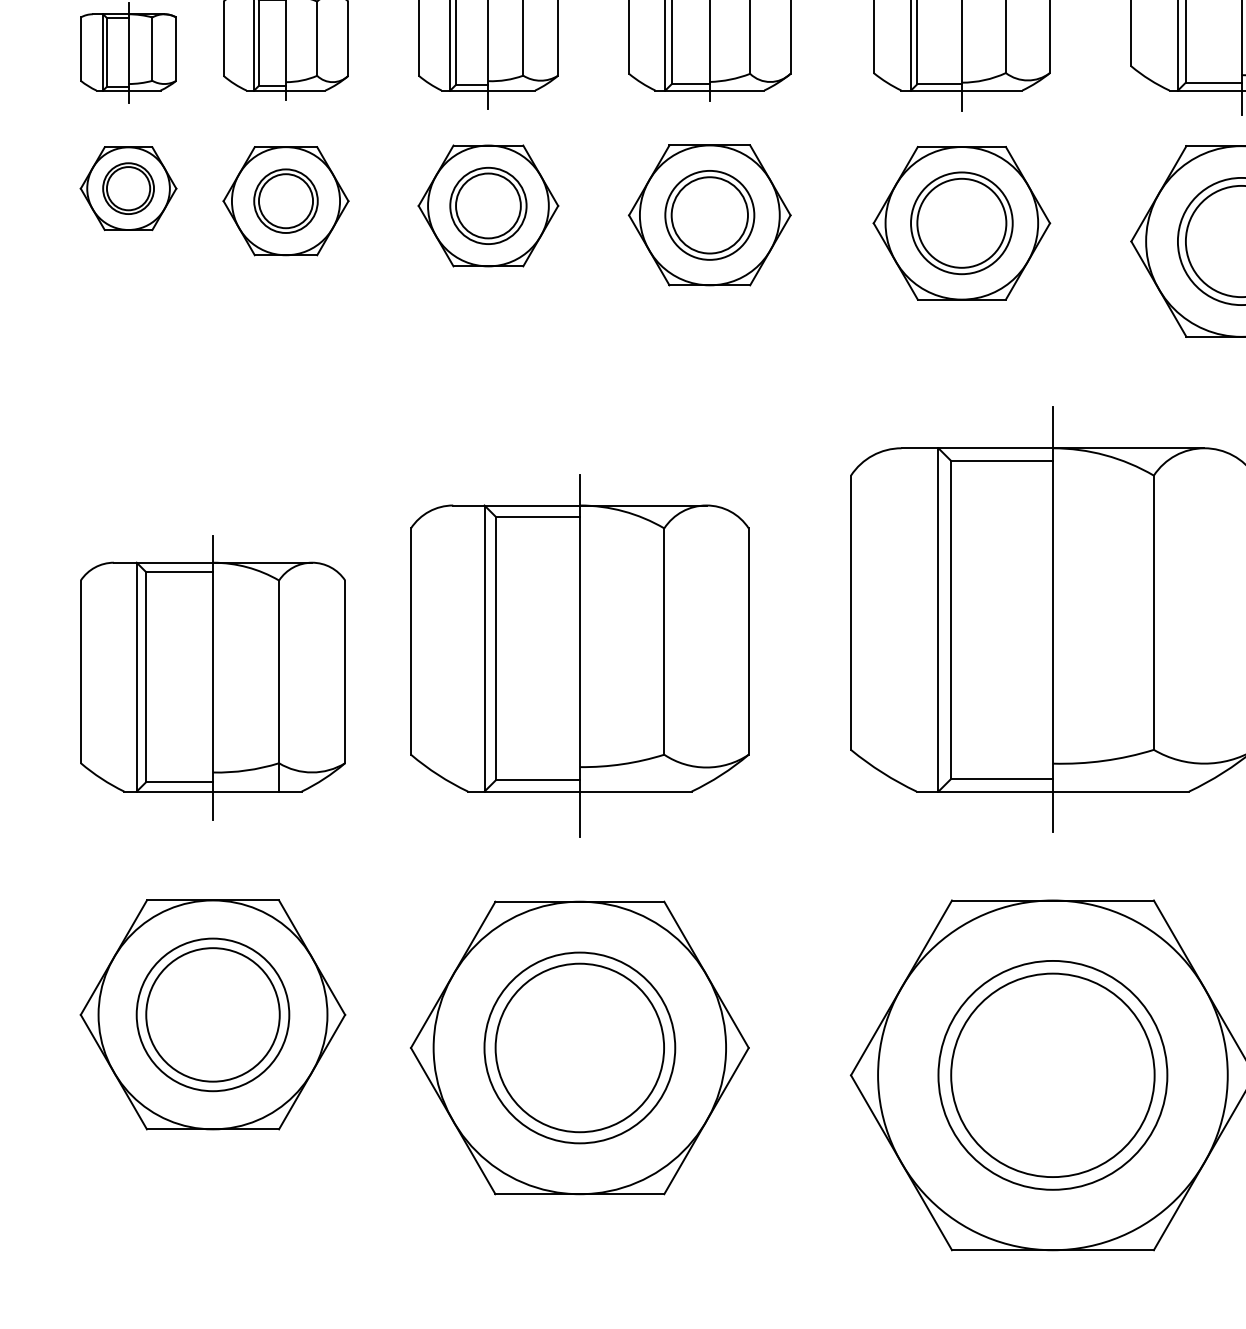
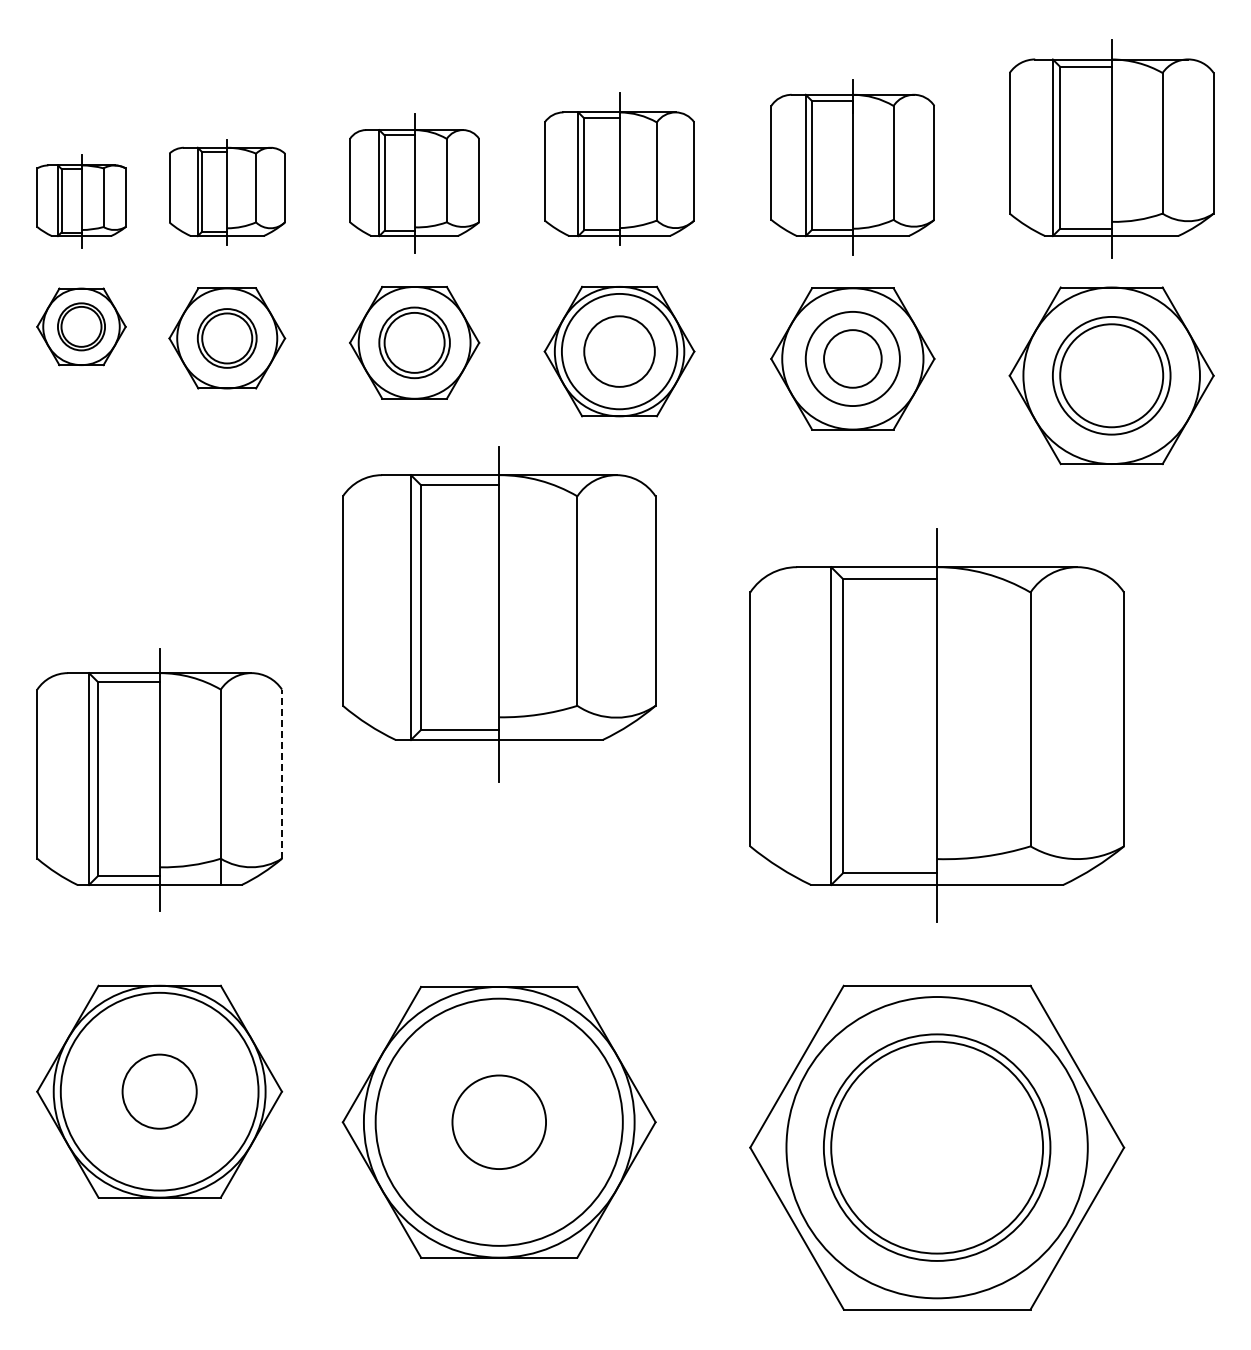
circle: (709, 215) -> (619, 351), size x1.4
circle: (961, 222) -> (852, 358), size x0.7
part: (580, 656) -> (499, 614), moved
line: (344, 672) -> (281, 774), solid -> dashed
circle: (212, 1014) -> (159, 1091), size x0.6
circle: (212, 1014) -> (159, 1091), size x1.4
circle: (579, 1048) -> (498, 1122), size x1.4
circle: (580, 1048) -> (499, 1122), size x0.6
circle: (1052, 1075) -> (936, 1147), size x0.7
circle: (1052, 1075) -> (936, 1147), size x1.6

